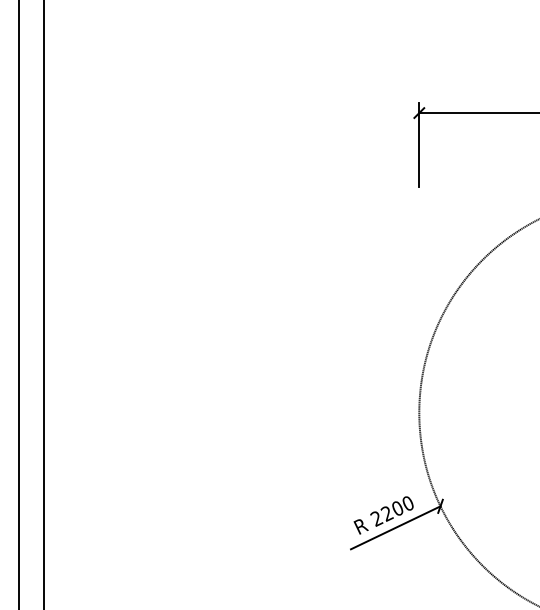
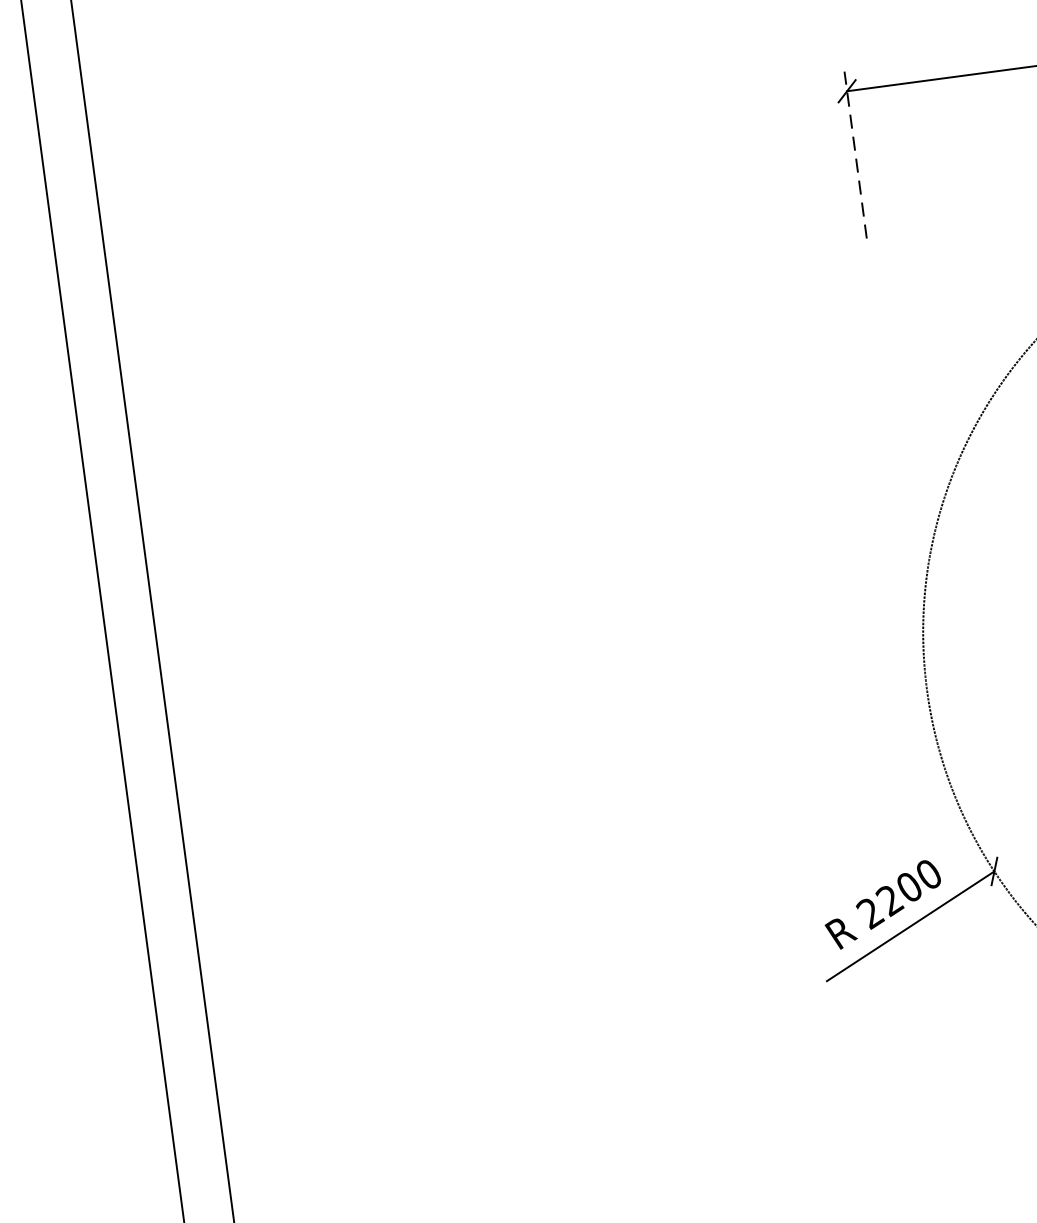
line: (419, 145) -> (856, 156), solid -> dashed

